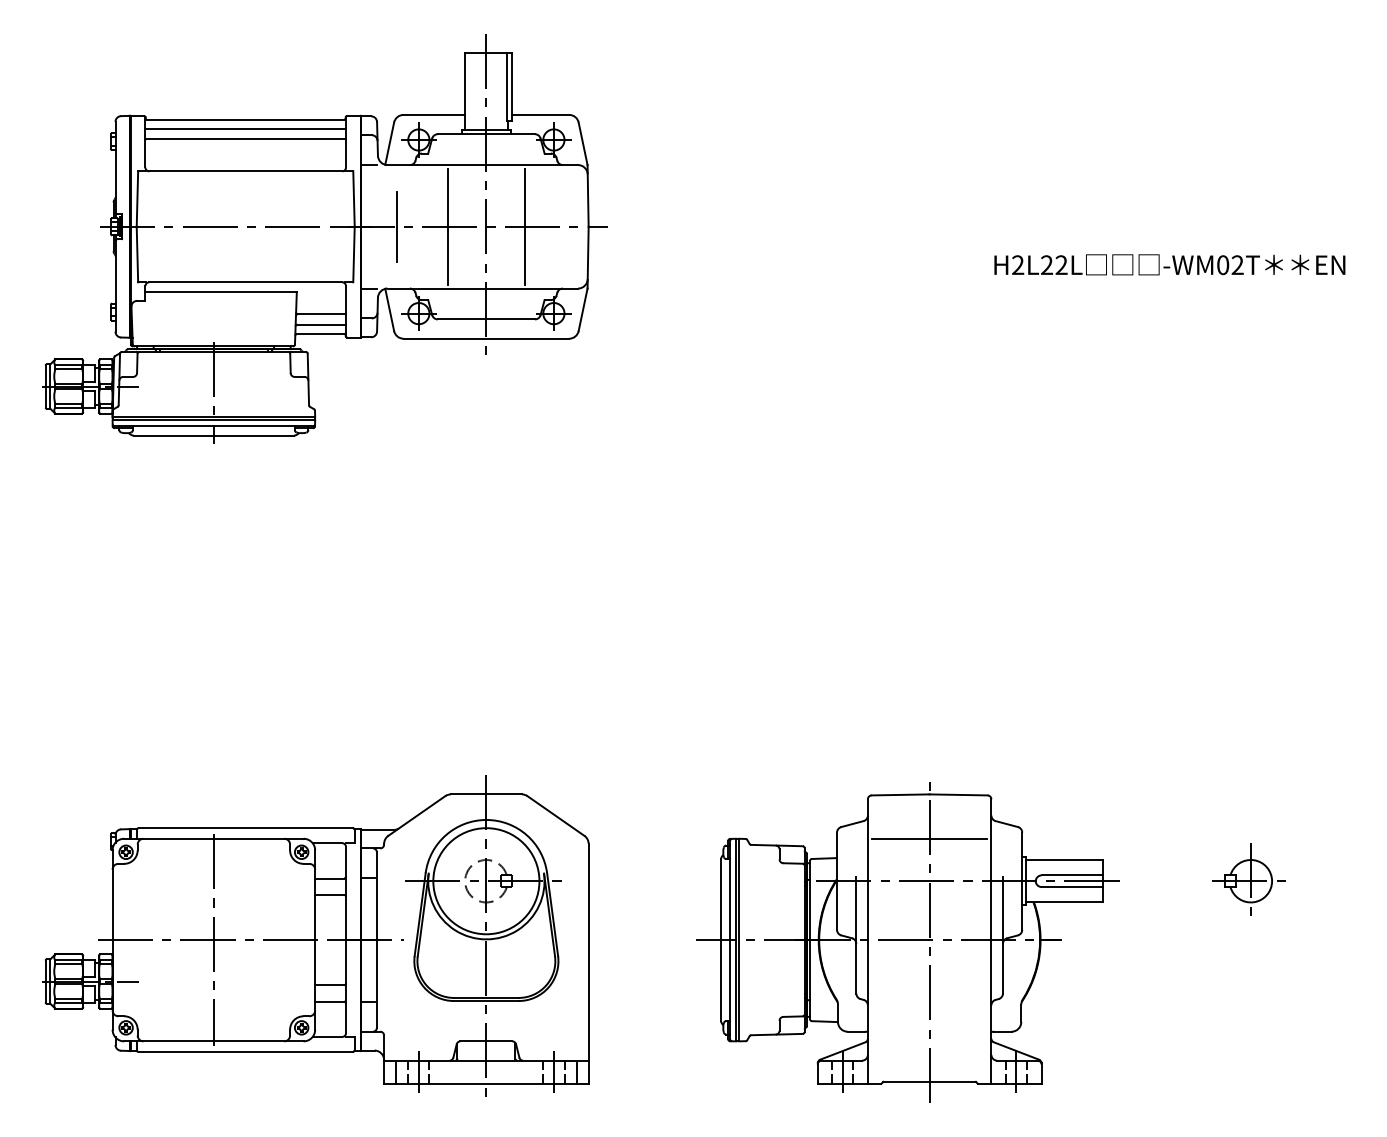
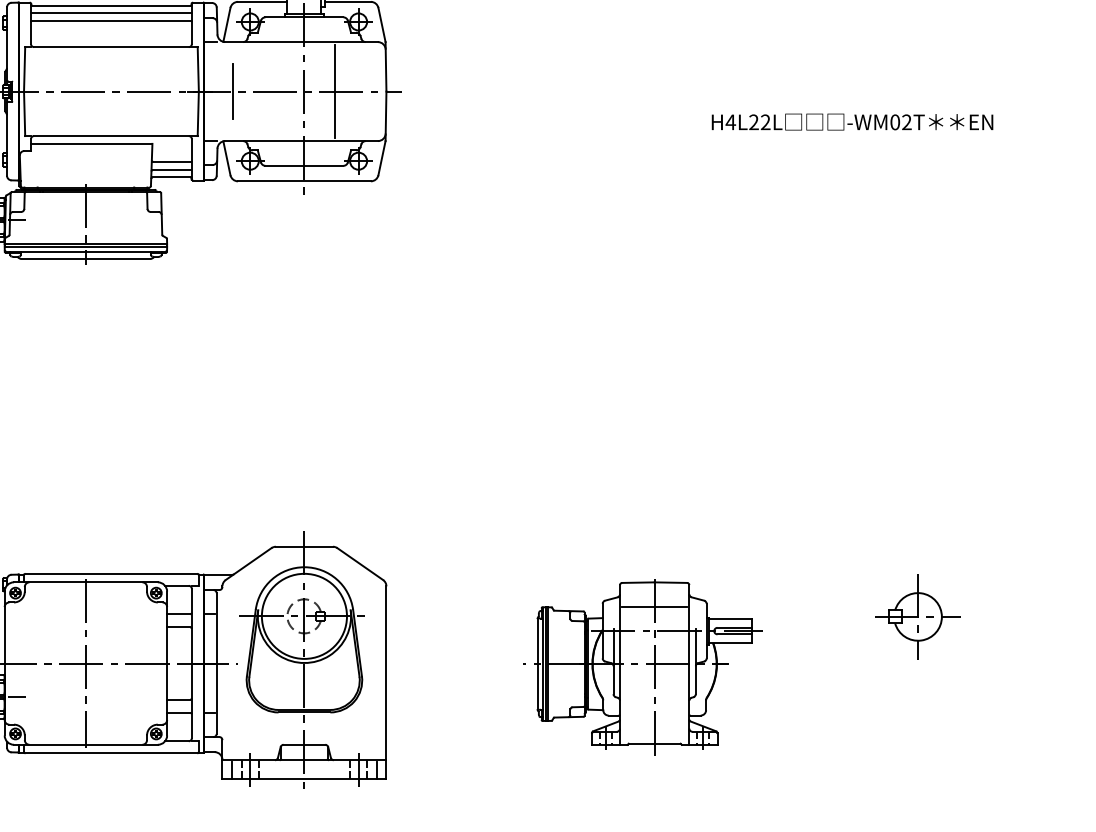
line: (447, 226) -> (273, 91), removed
text: (1017, 264) -> (730, 121), H2L22L -> H4L22L
part: (1248, 879) -> (915, 614), size x1.4
part: (907, 942) -> (642, 665), size x0.7

